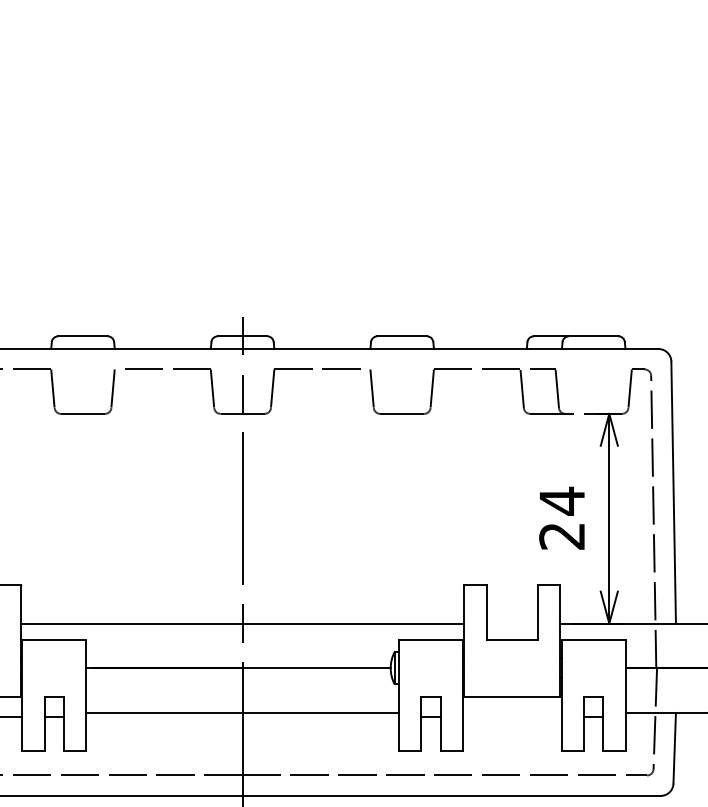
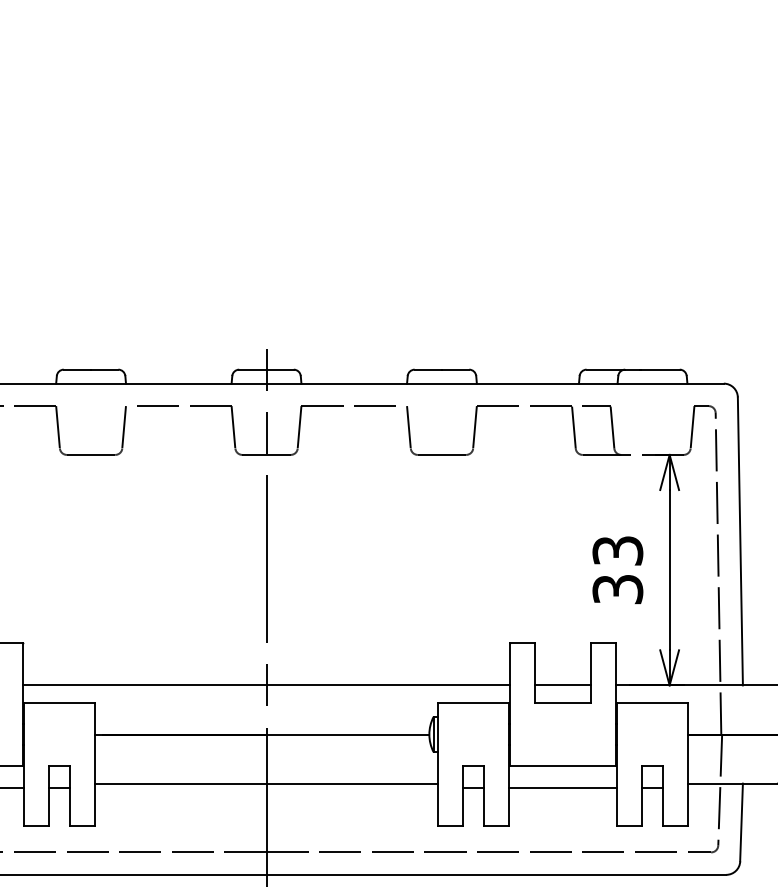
text: (561, 518) -> (617, 569), 24 -> 33
line: (511, 623) -> (562, 685), added
line: (511, 717) -> (562, 788), added

